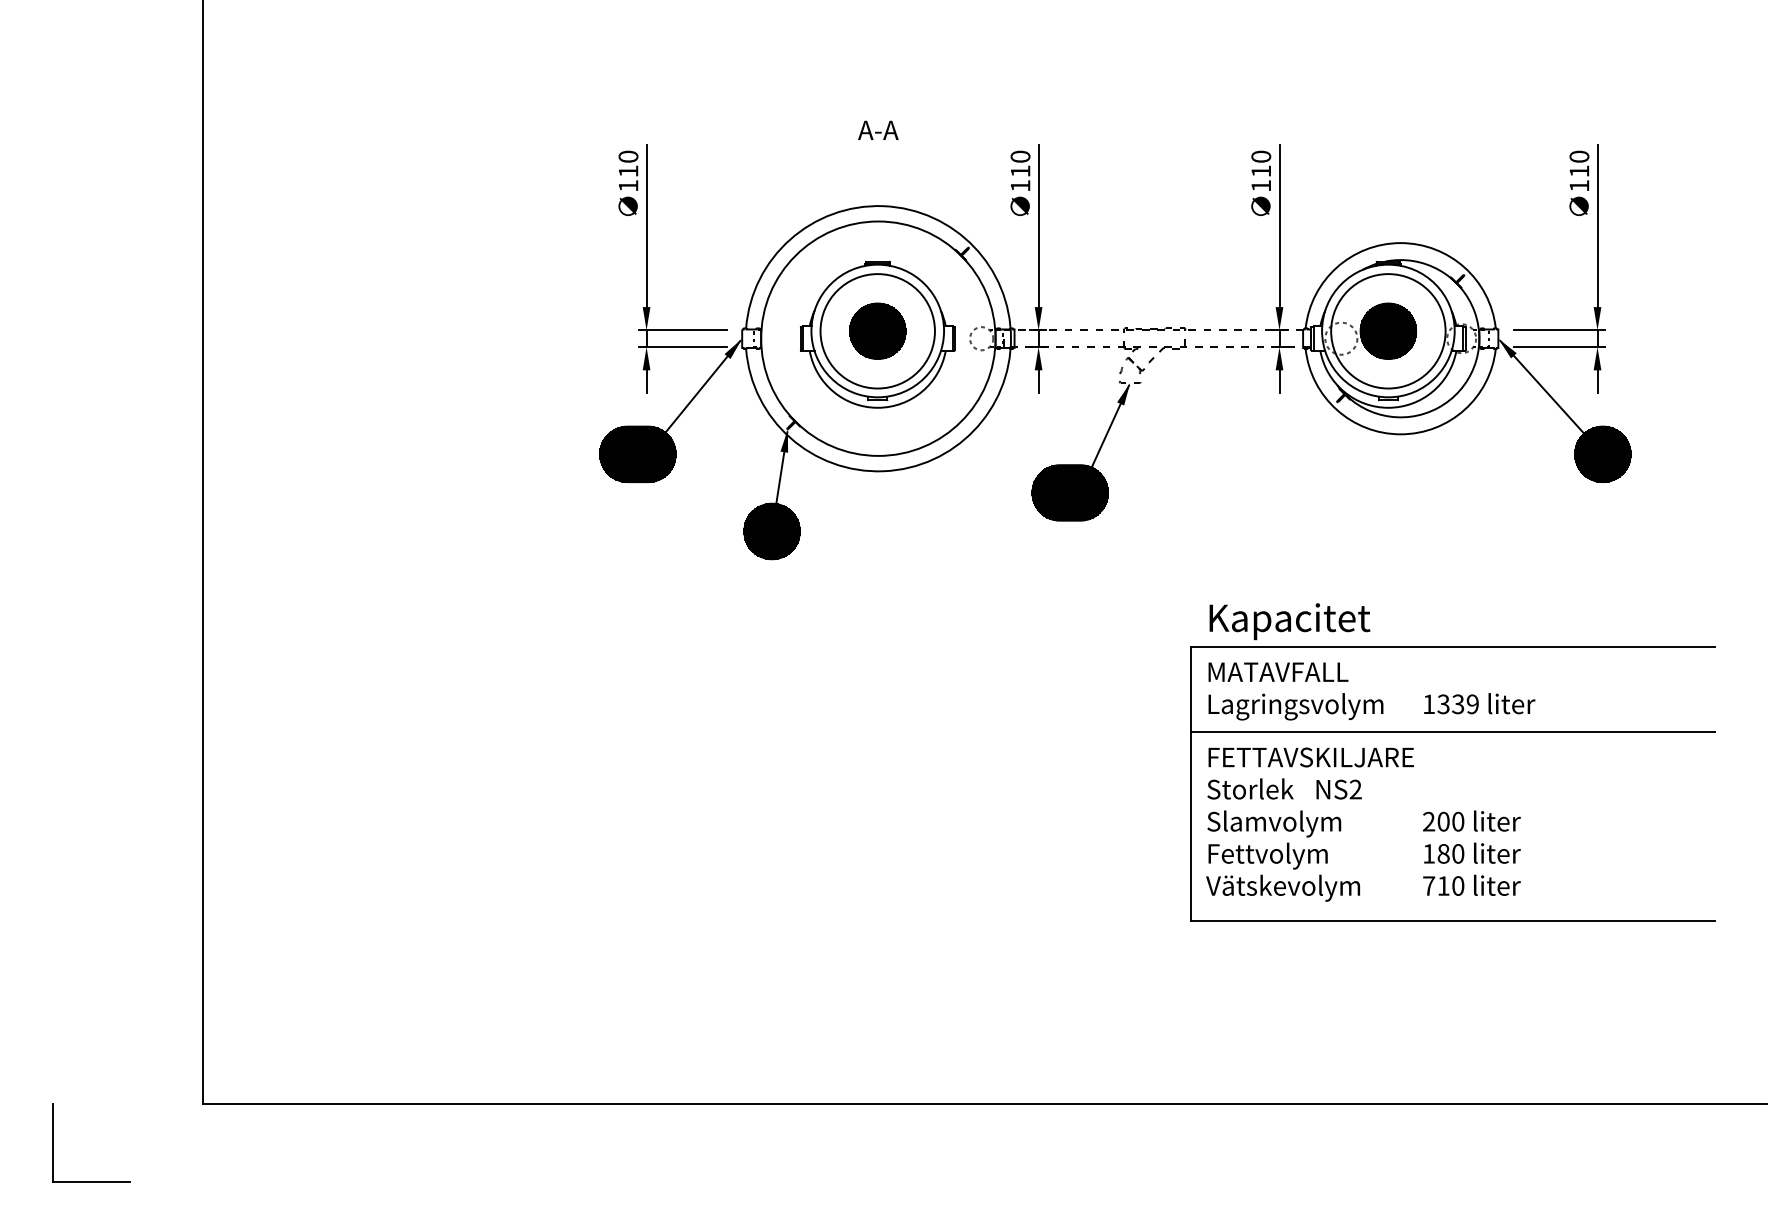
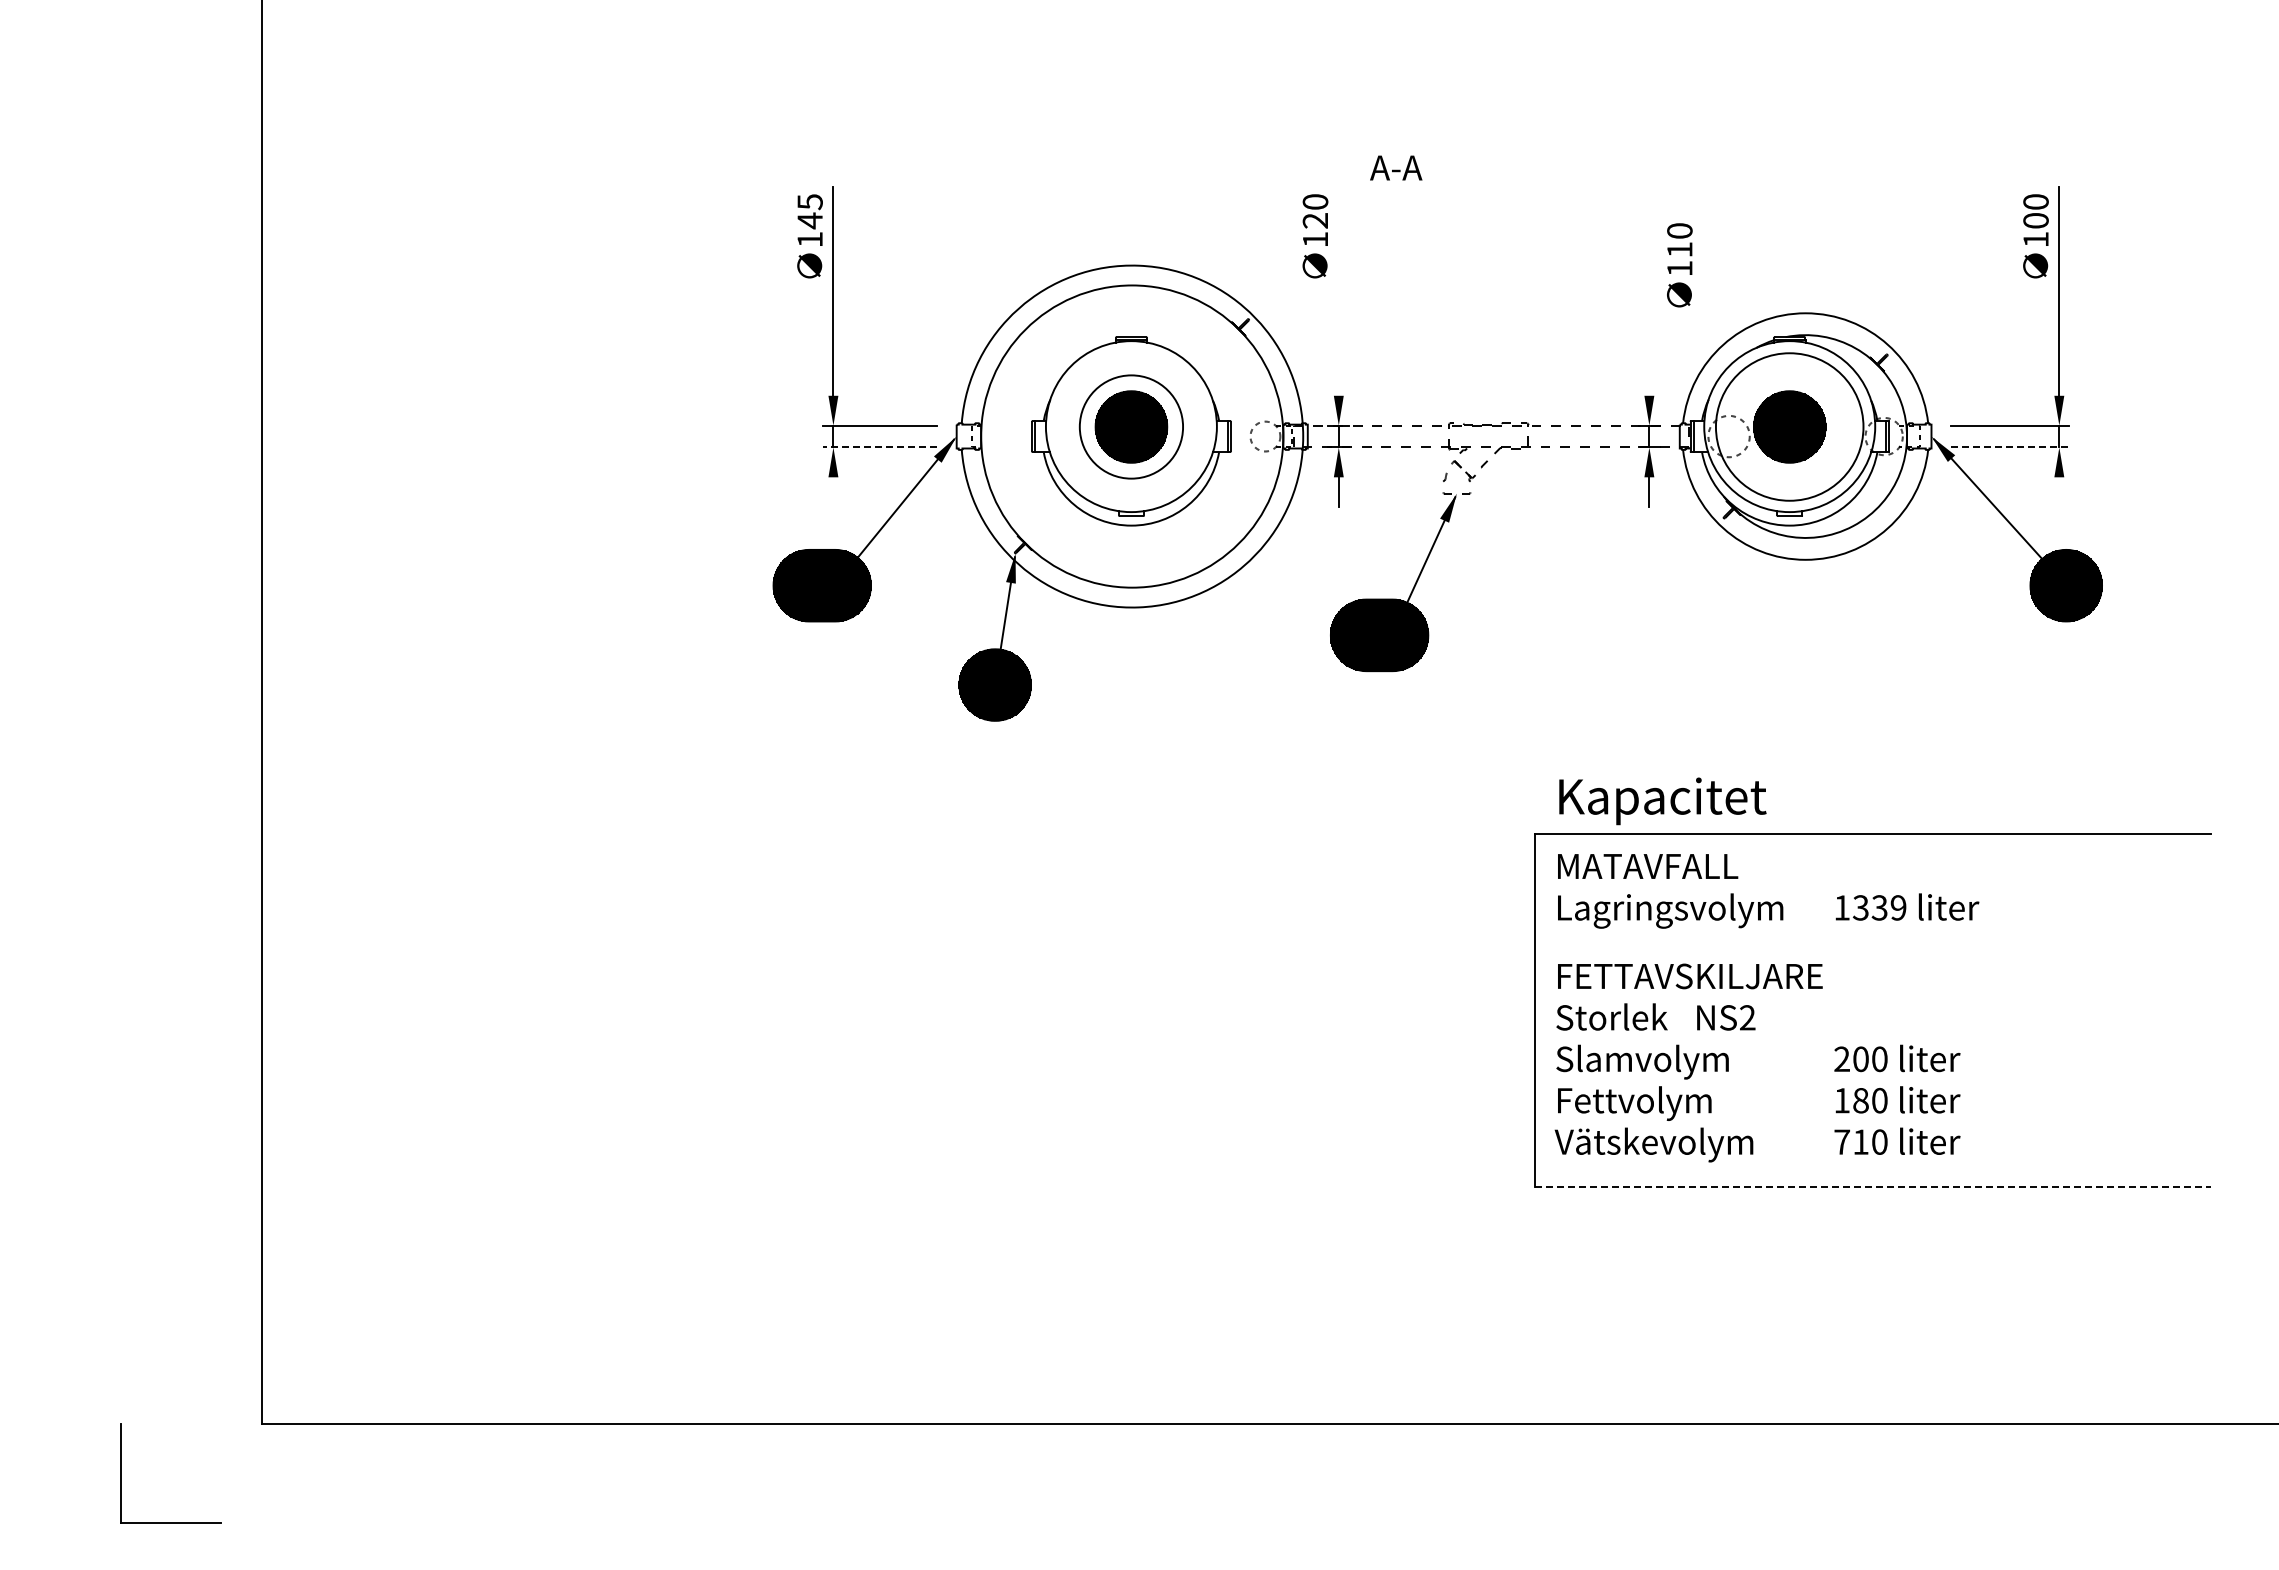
text: (878, 130) -> (1396, 167), moved
text: (628, 164) -> (809, 211), 110 -> 145
text: (1019, 171) -> (1314, 220), 110 -> 120
text: (1579, 171) -> (2035, 220), 110 -> 100
text: (1260, 183) -> (1679, 265), moved
line: (1038, 225) -> (1338, 290), removed
line: (1279, 225) -> (1649, 290), removed
circle: (877, 330) -> (1131, 426), size x0.7
line: (683, 347) -> (880, 447), solid -> dashed
line: (1559, 347) -> (2010, 447), solid -> dashed
line: (646, 382) -> (833, 492), removed
line: (1597, 382) -> (2059, 492), removed
line: (1452, 732) -> (1872, 944), removed
line: (1452, 921) -> (1872, 1187), solid -> dashed
part: (53, 1143) -> (121, 1473), moved

